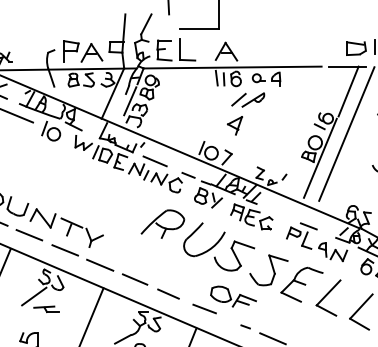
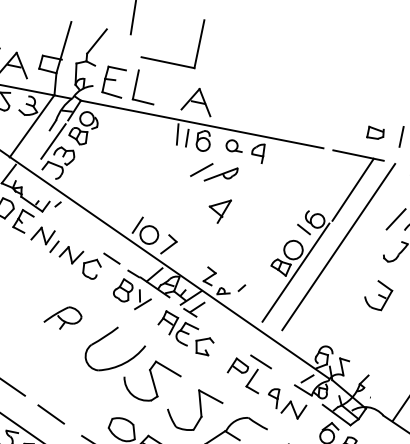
part: (356, 48) -> (376, 133), size x0.6
part: (235, 125) -> (219, 210), moved
line: (154, 161) -> (69, 230), removed
part: (162, 223) -> (62, 316), size x0.6

